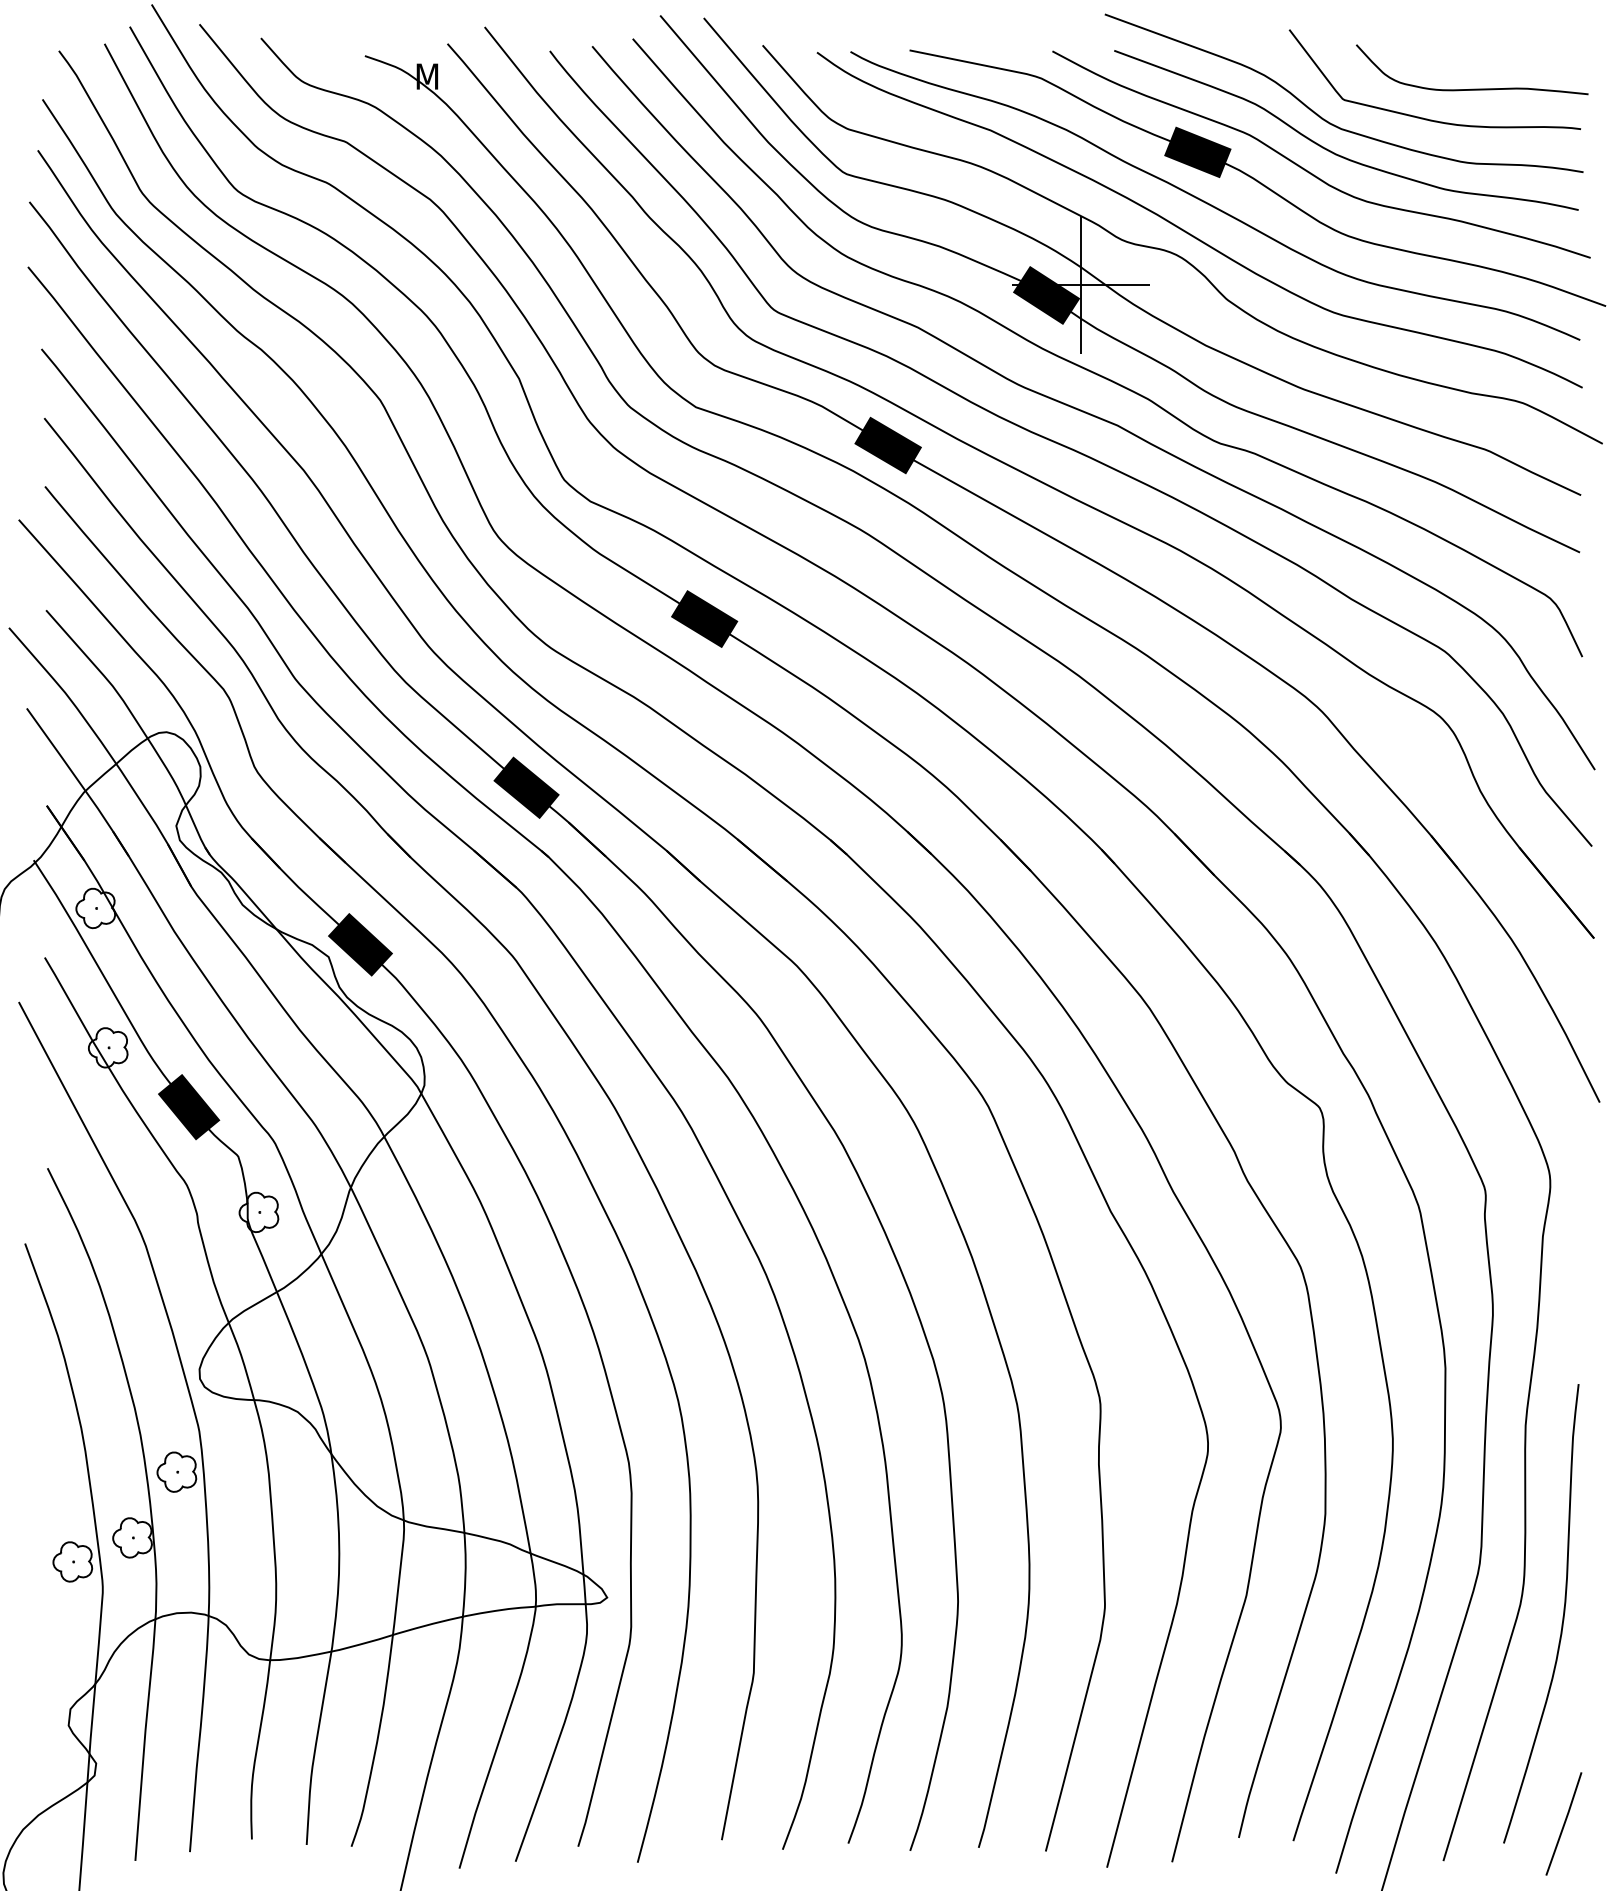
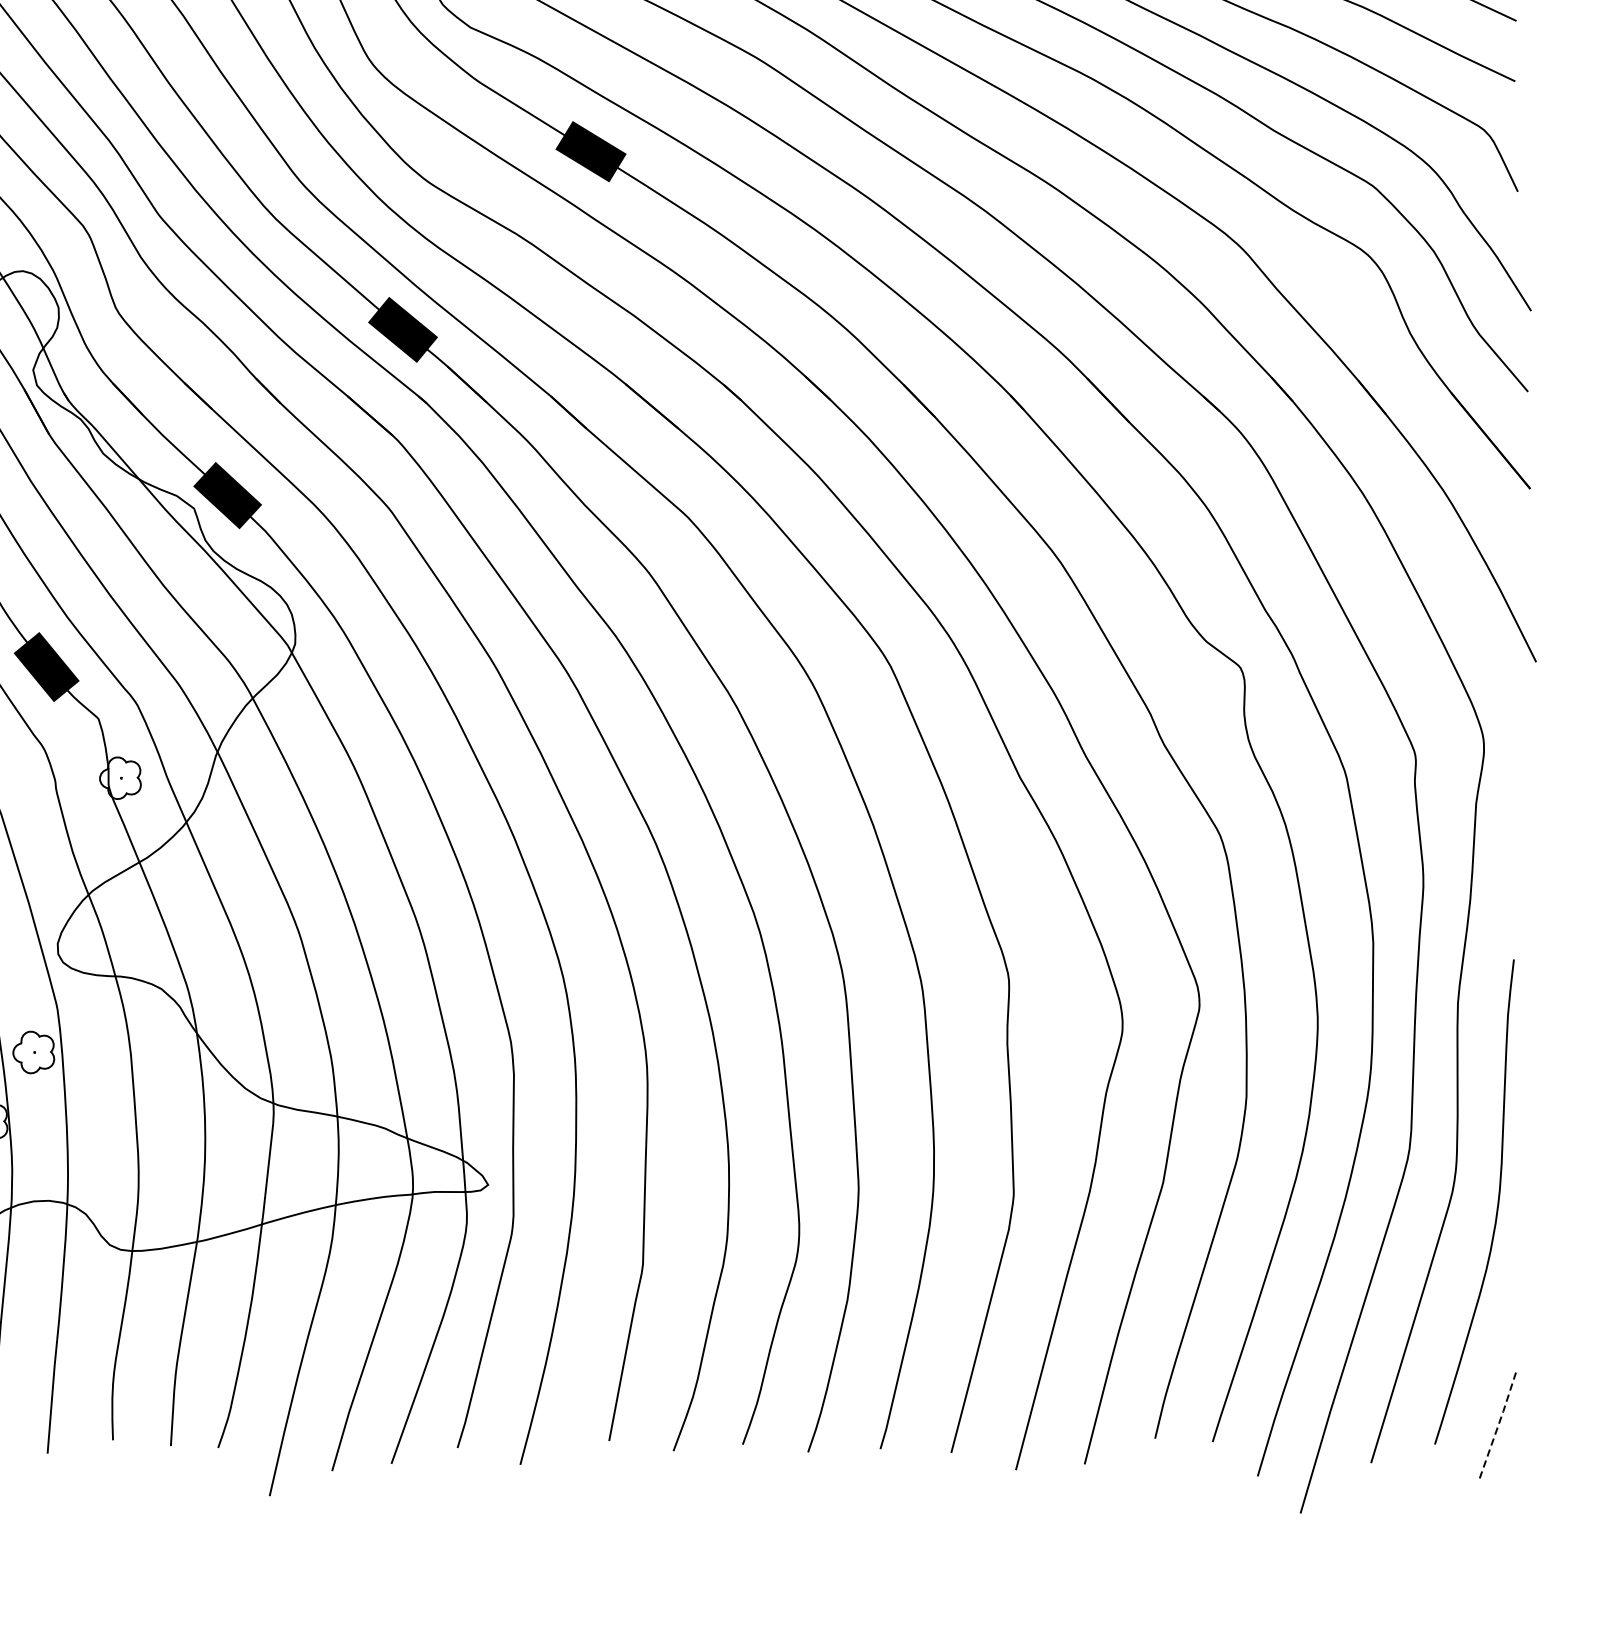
line: (1564, 1823) -> (1498, 1423), solid -> dashed

